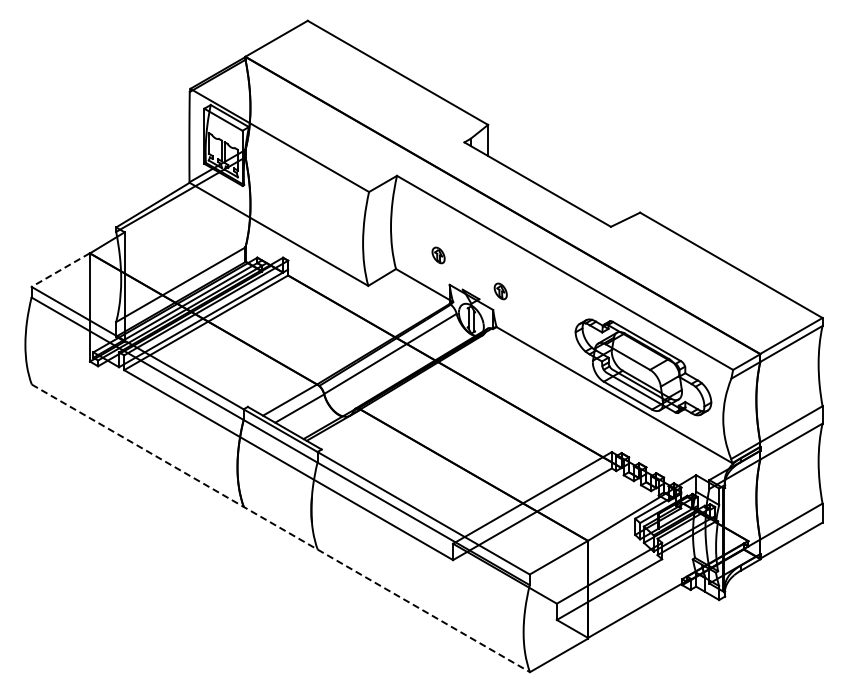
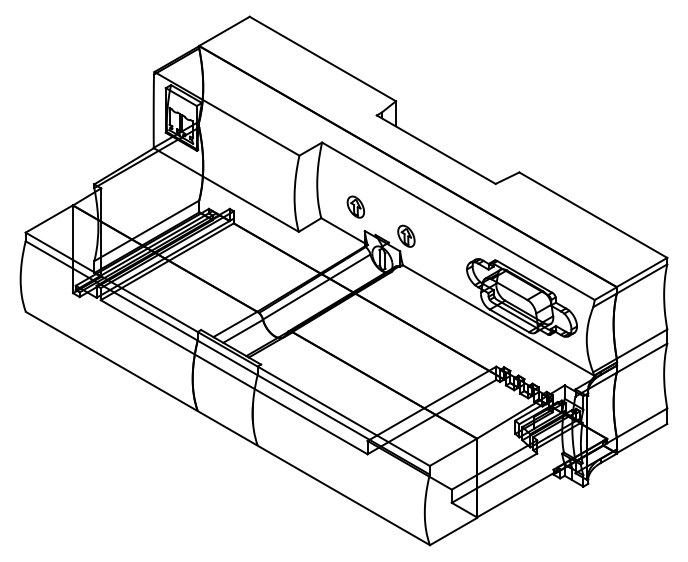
part: (438, 255) -> (355, 207), size x1.67
line: (60, 270) -> (49, 219), dashed -> solid
part: (500, 291) -> (406, 236), size x1.67
line: (280, 528) -> (227, 428), dashed -> solid

